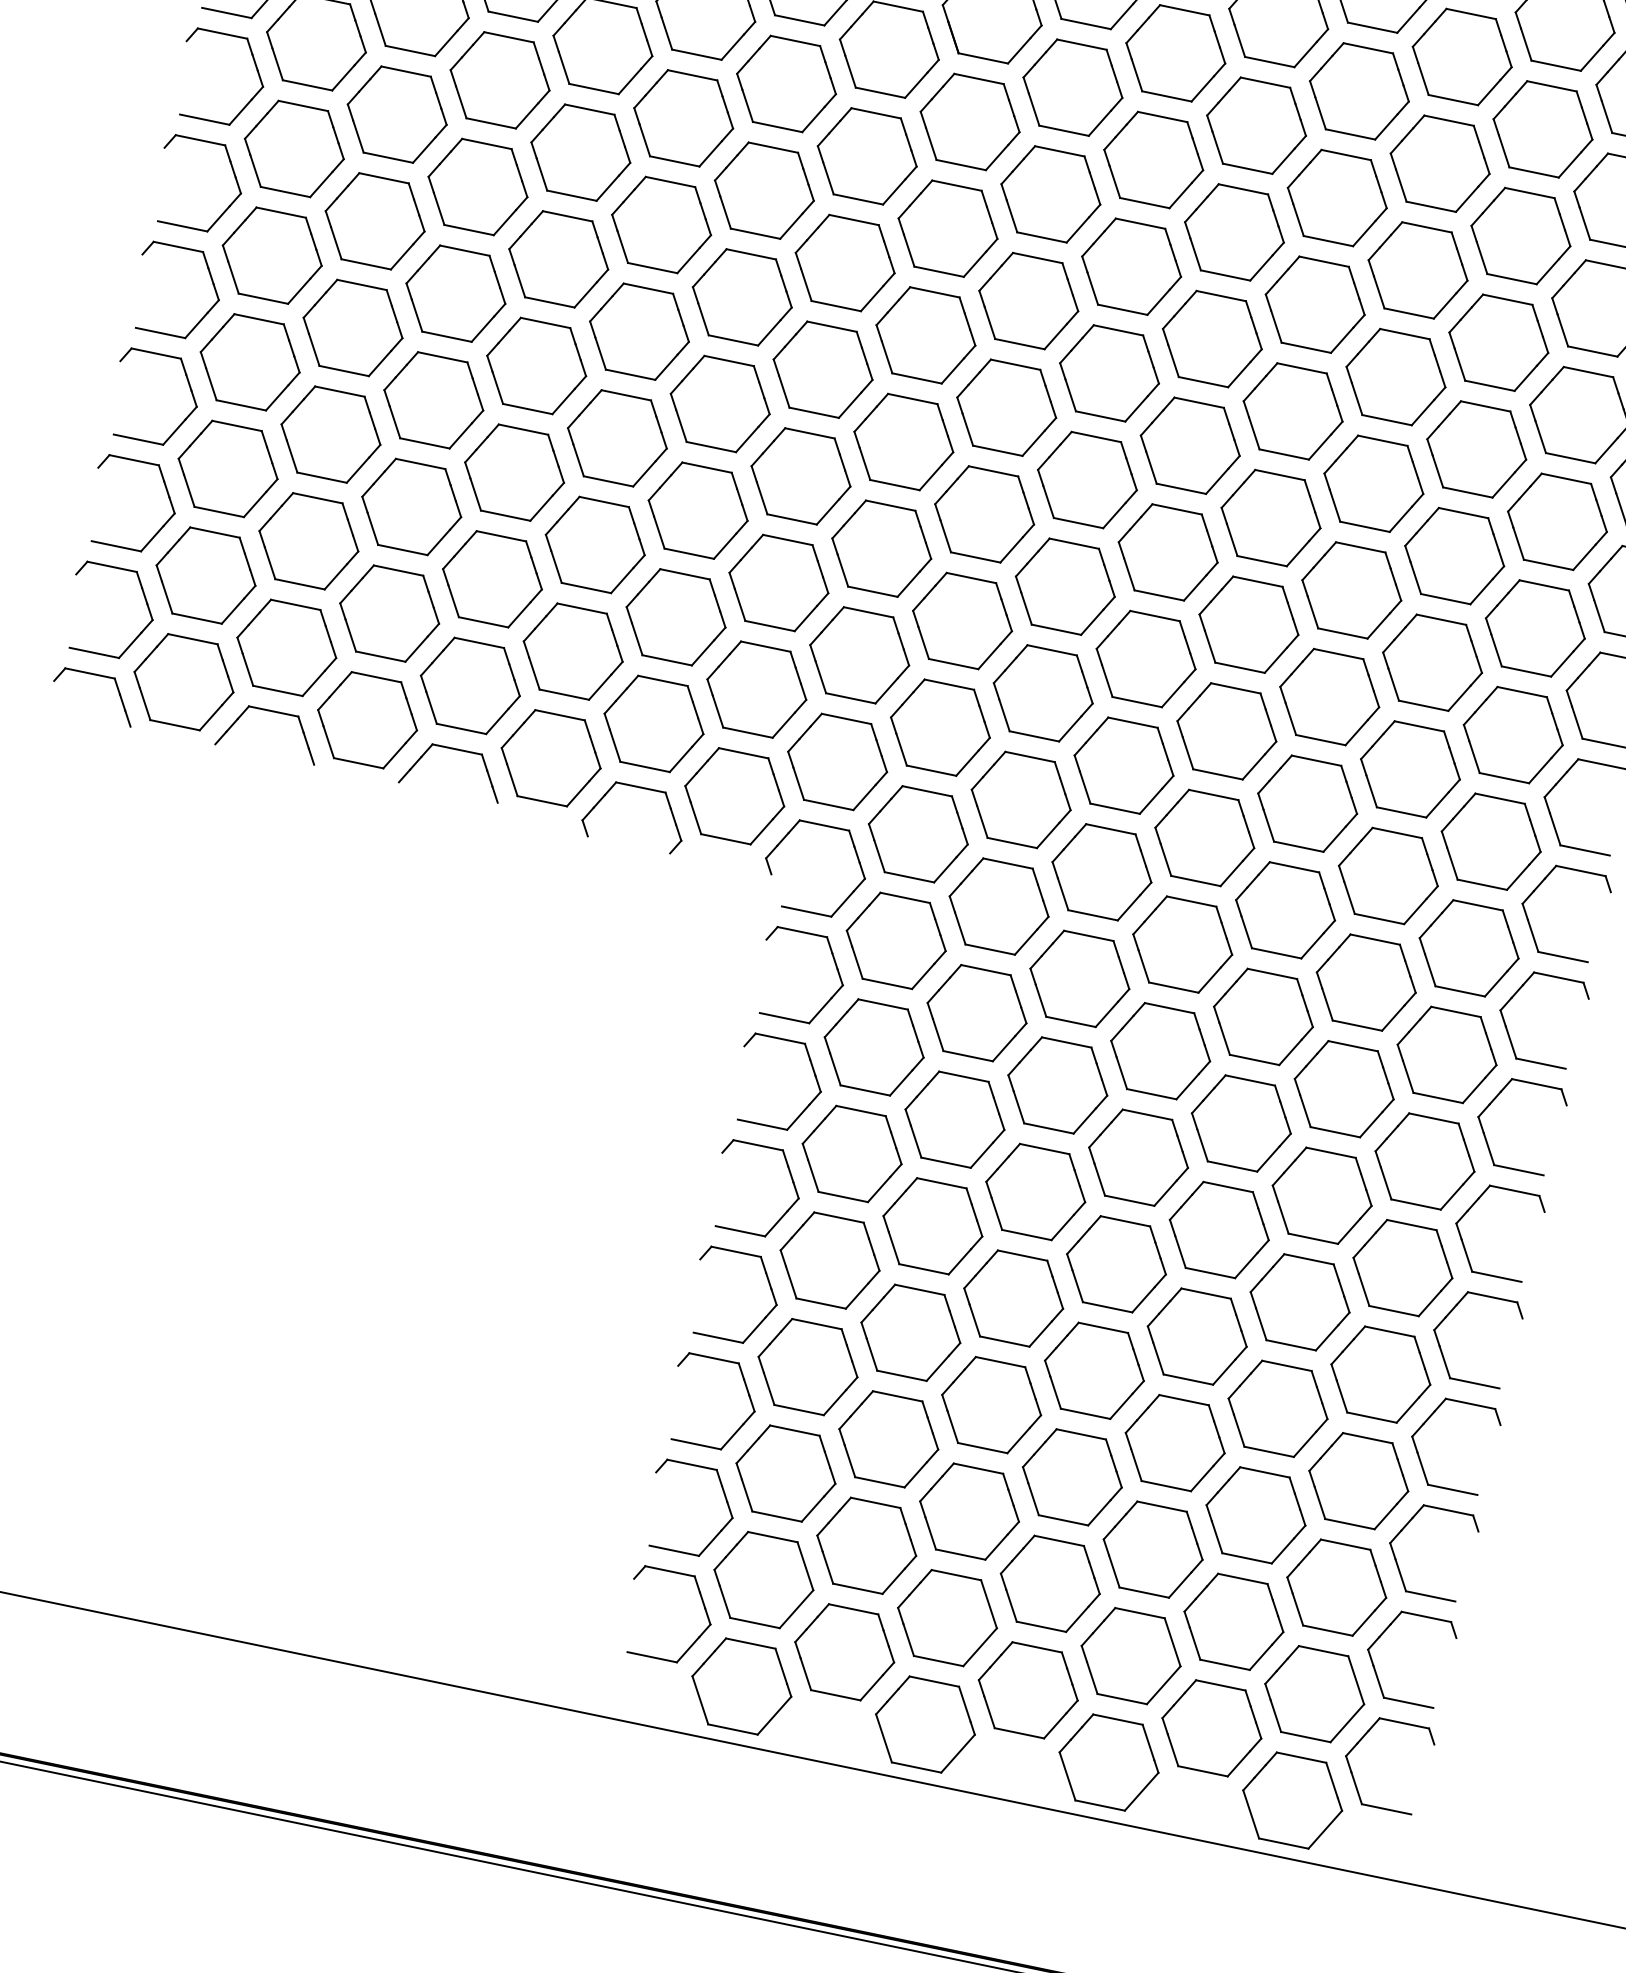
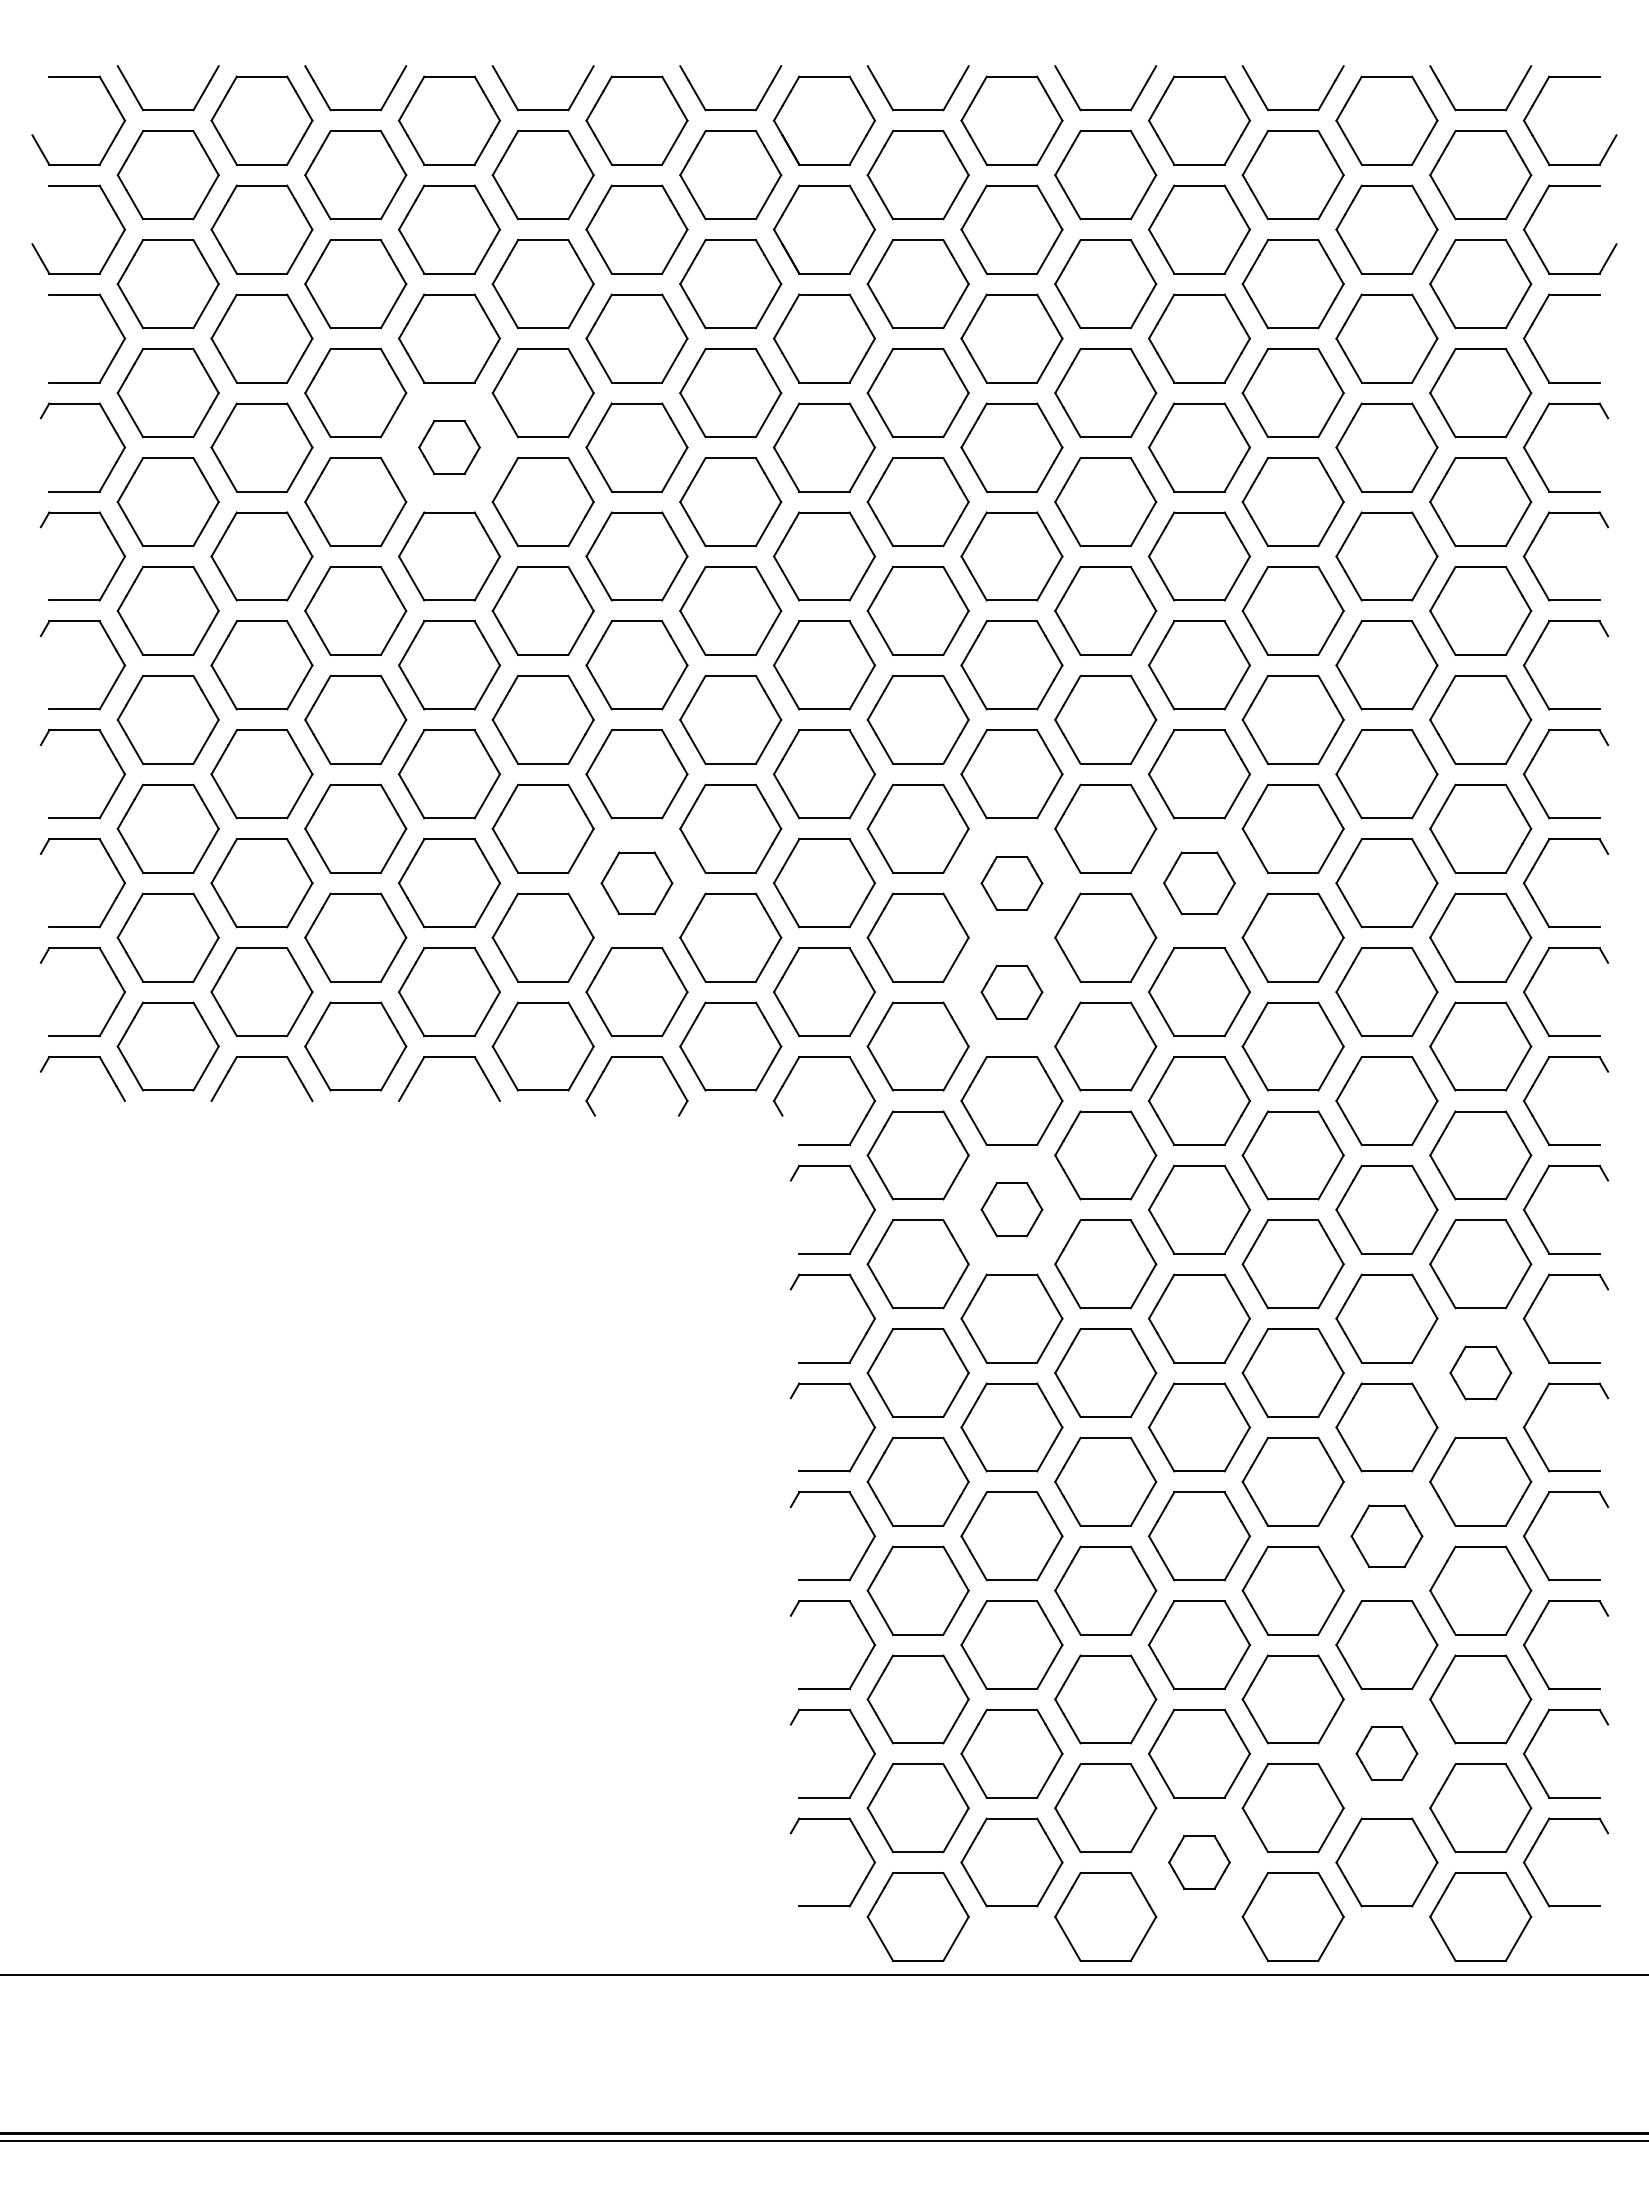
part: (580, 152) -> (449, 447), size x0.6
part: (675, 617) -> (636, 883), size x0.7
part: (1042, 693) -> (1011, 883), size x0.6
part: (1226, 731) -> (1199, 883), size x0.7
part: (1020, 800) -> (1011, 992), size x0.6
part: (976, 1012) -> (1011, 1209), size x0.6
part: (1402, 1267) -> (1480, 1372), size x0.6
part: (1277, 1409) -> (1386, 1536), size x0.7
part: (1233, 1621) -> (1386, 1753), size x0.6
part: (1028, 1690) -> (1199, 1862), size x0.6

